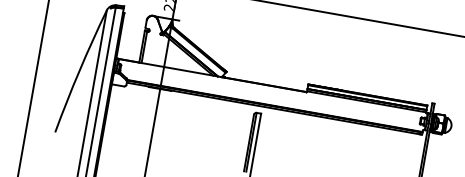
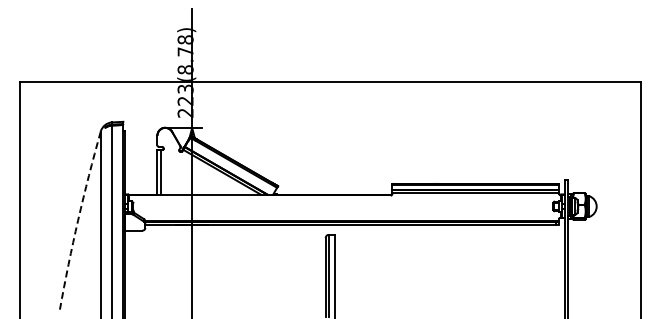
arc: (79, 71) -> (78, 220), solid -> dashed

